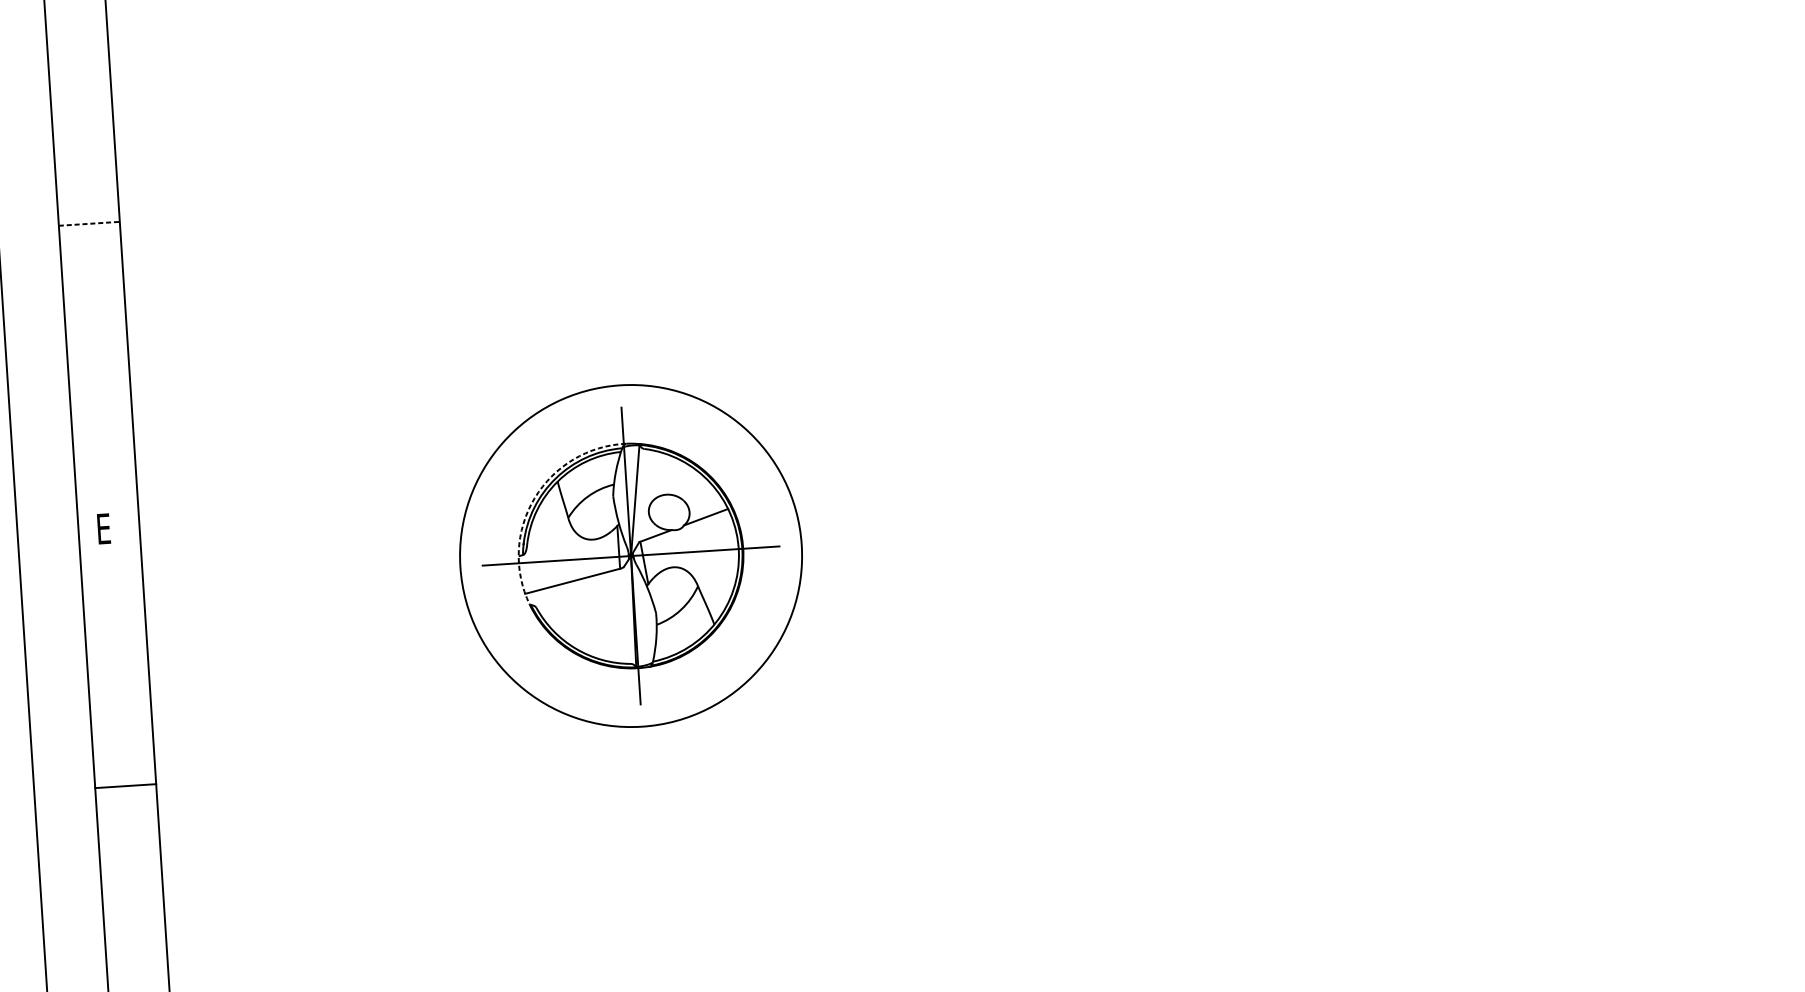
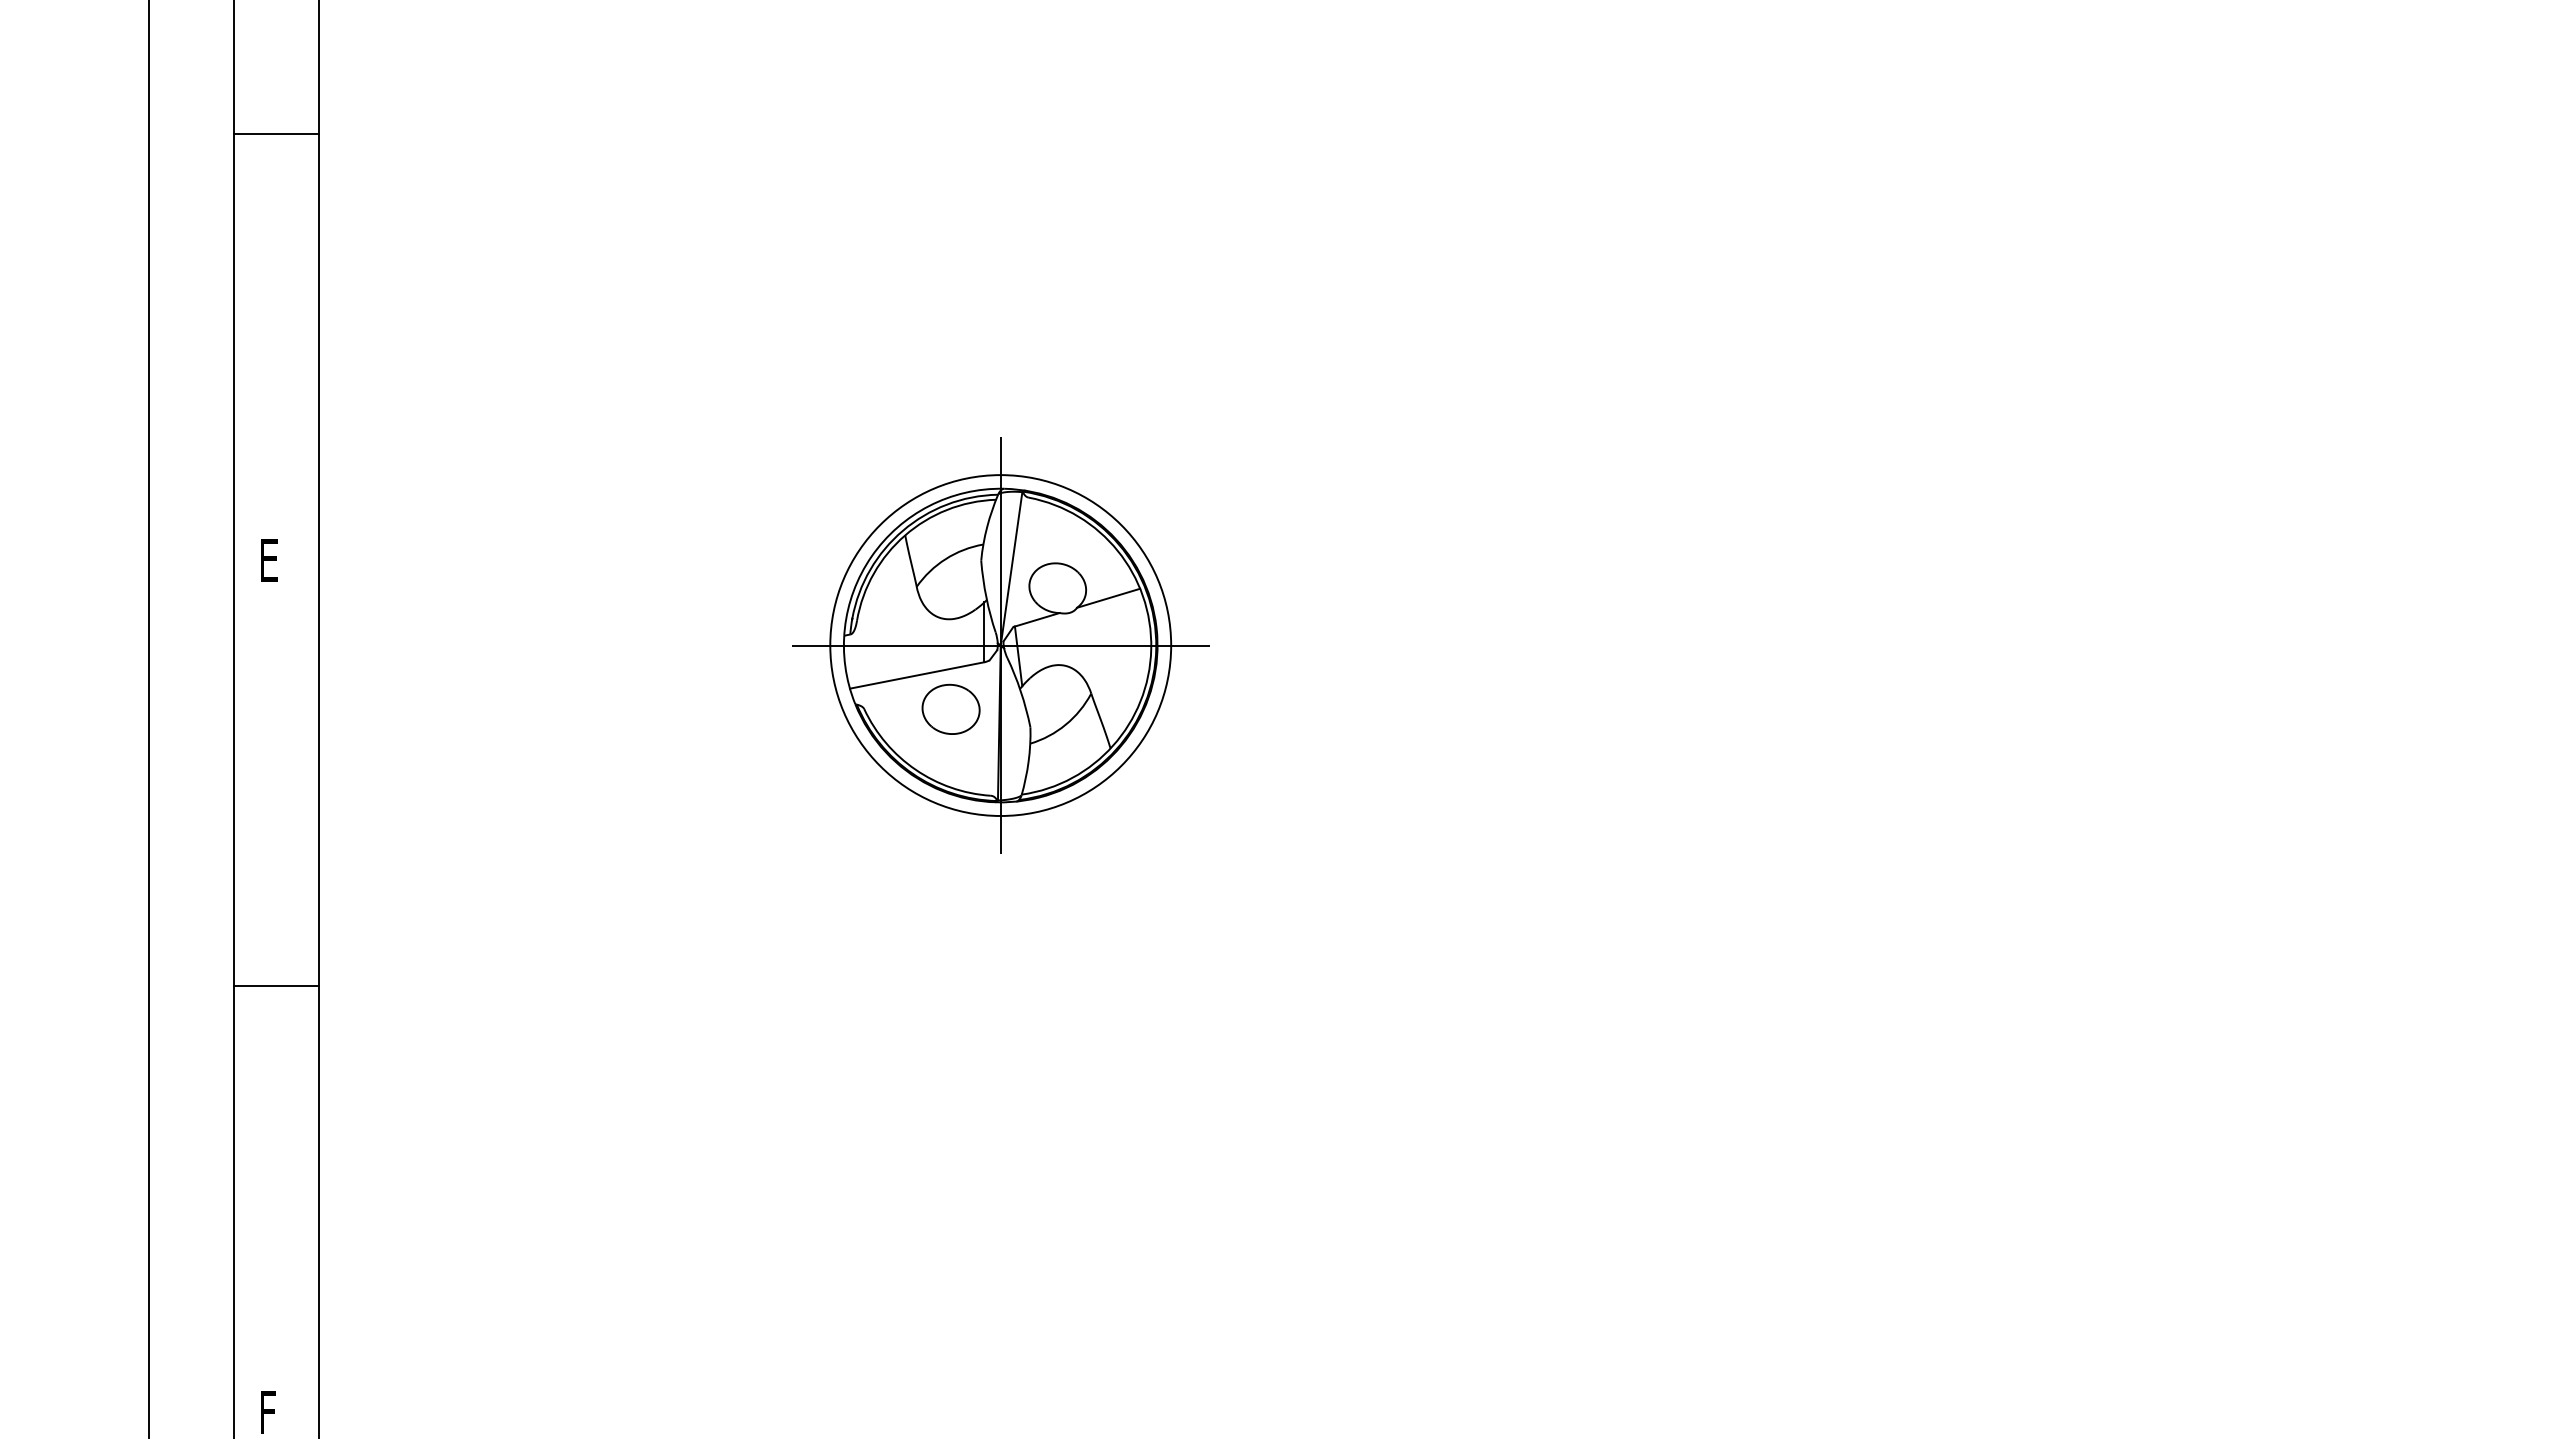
line: (89, 224) -> (276, 134), dashed -> solid
arc: (534, 498) -> (871, 556), dashed -> solid
circle: (630, 556) -> (1000, 645), size x0.71
part: (598, 603) -> (950, 708), added
line: (125, 786) -> (275, 986), moved

